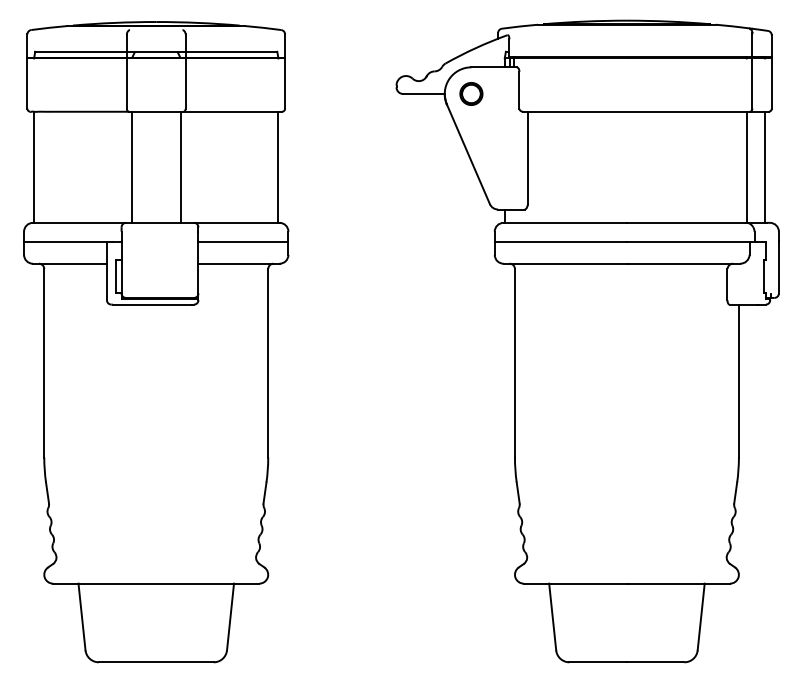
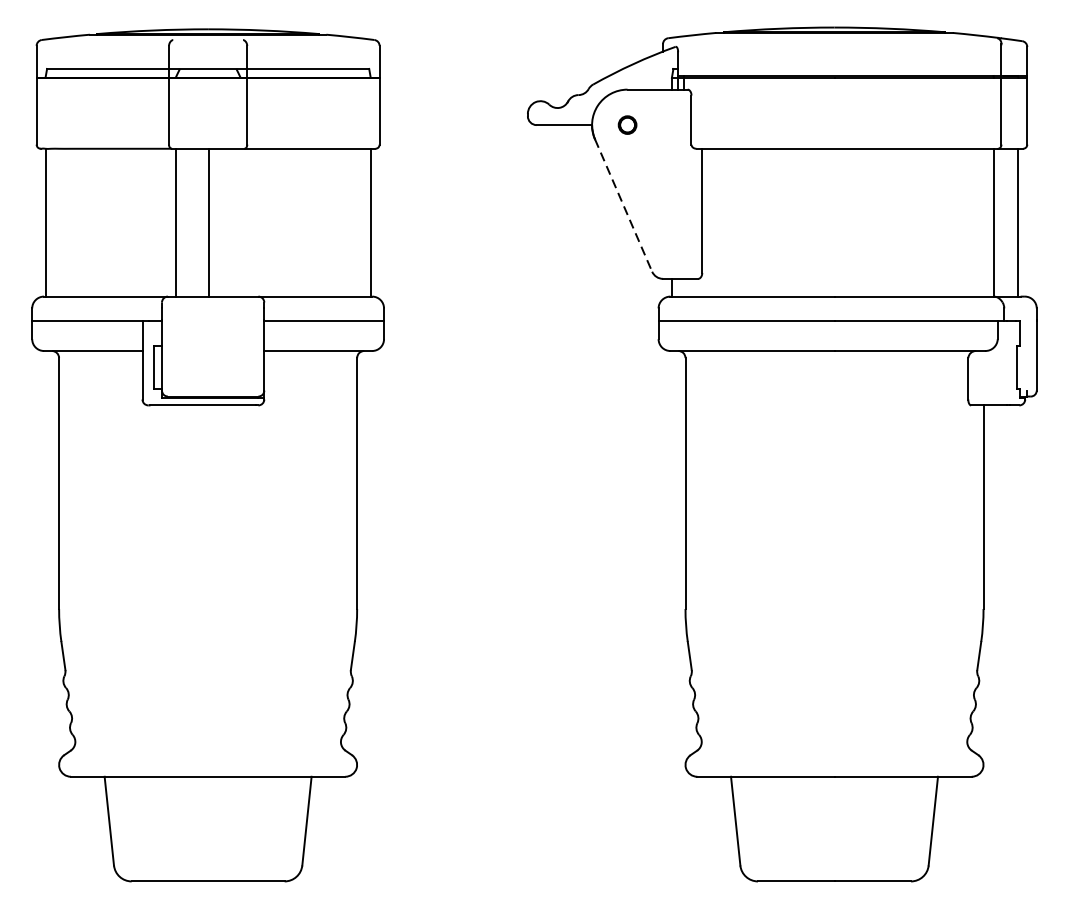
circle: (471, 93) -> (627, 124), size x0.6
line: (468, 154) -> (623, 205), solid -> dashed
line: (180, 166) -> (208, 221), moved

